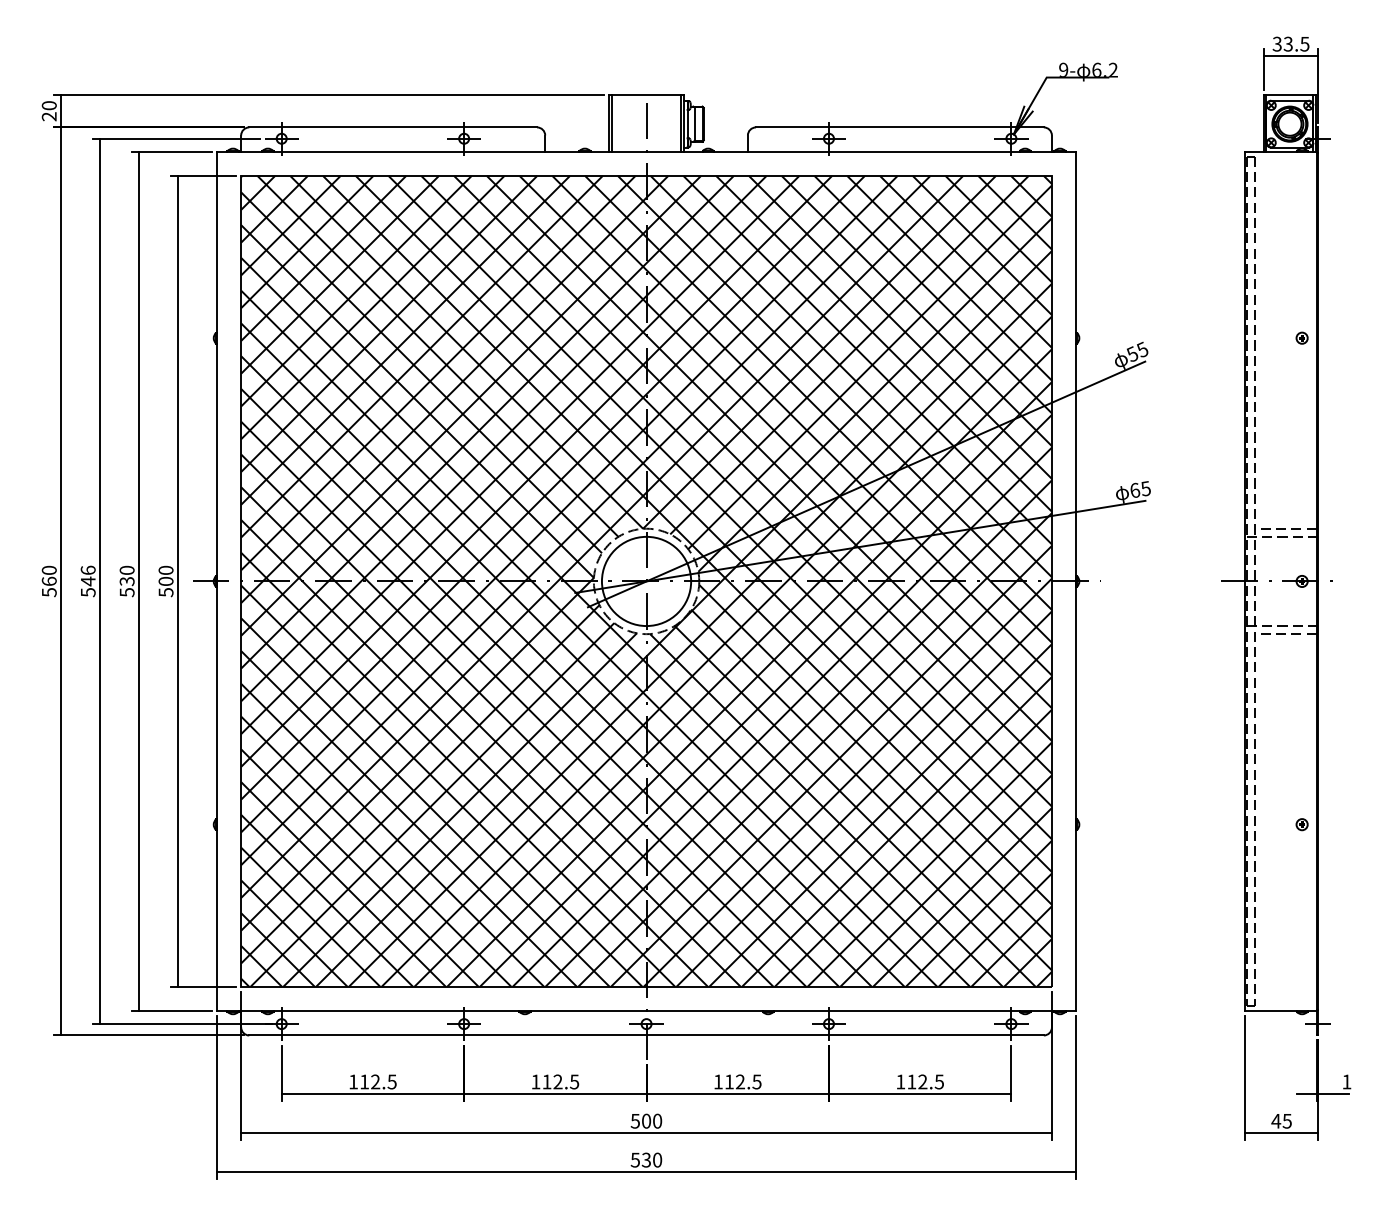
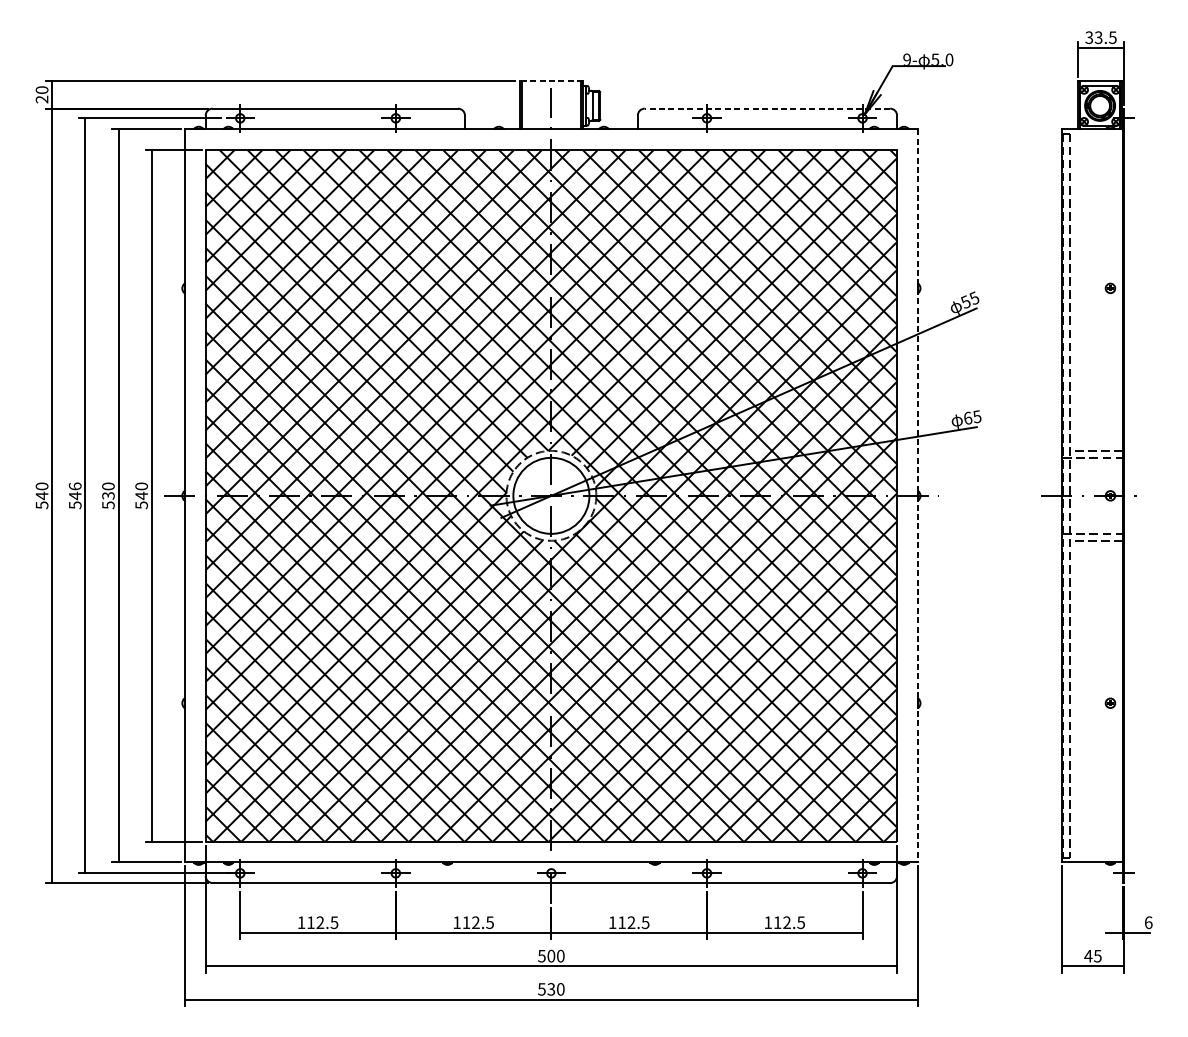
text: (1104, 69) -> (941, 59), 6.2 -> 5.0
line: (646, 94) -> (551, 80), solid -> dashed
line: (899, 127) -> (767, 108), solid -> dashed
text: (48, 581) -> (41, 495), 560 -> 540
text: (165, 581) -> (141, 495), 500 -> 540
line: (1076, 581) -> (918, 495), solid -> dashed
text: (1346, 1081) -> (1148, 922), 1 -> 6

